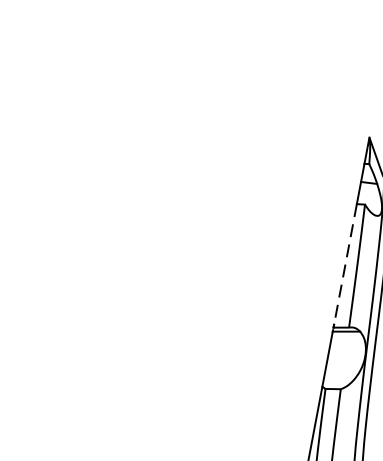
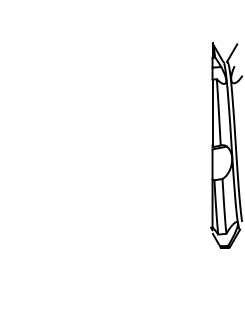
line: (345, 264) -> (212, 112), dashed -> solid

